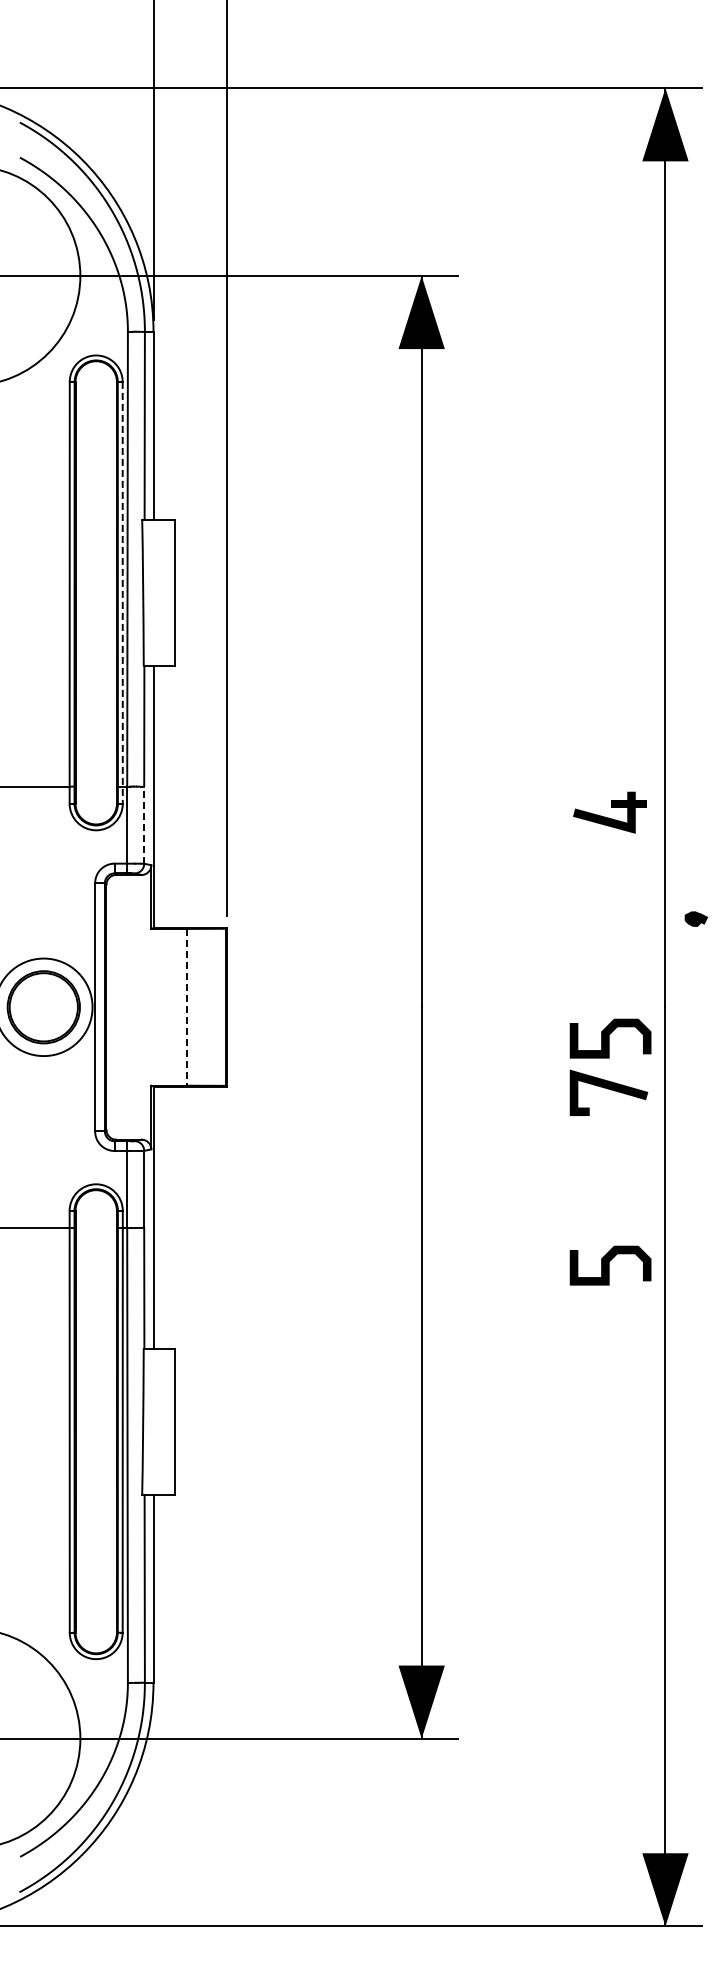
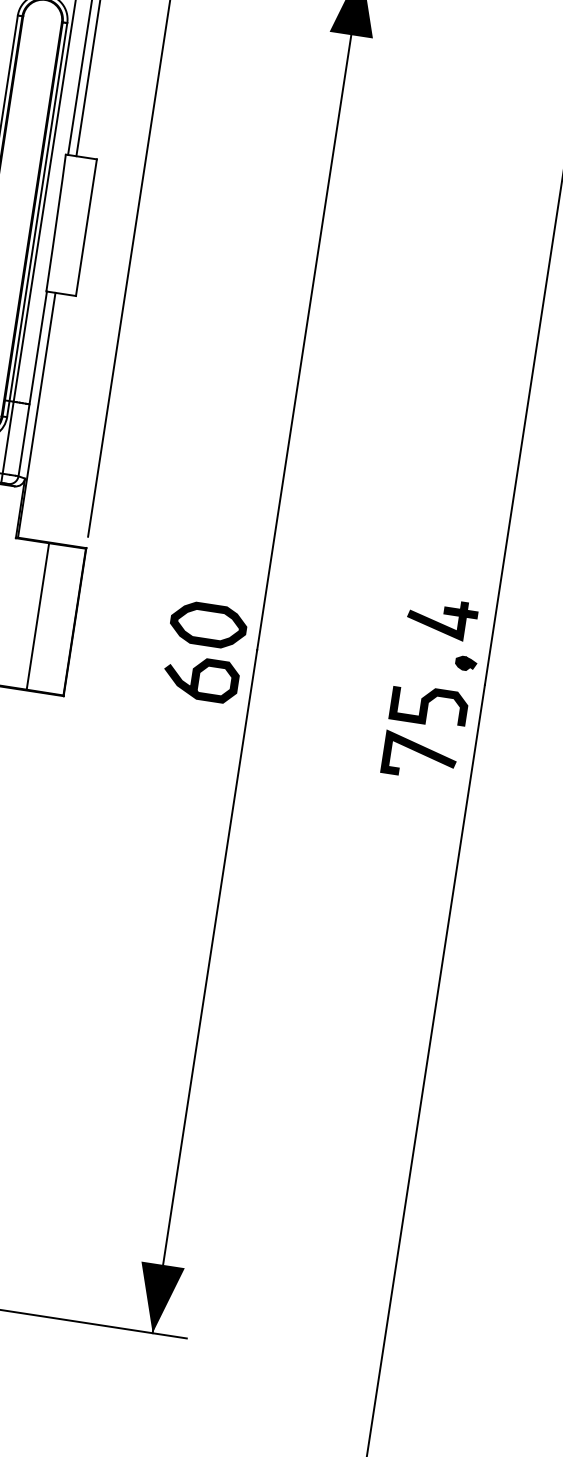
line: (122, 592) -> (37, 219), dashed -> solid
part: (609, 812) -> (441, 618), moved
line: (144, 825) -> (24, 440), dashed -> solid
part: (696, 918) -> (466, 663), moved
part: (366, 988) -> (208, 624), added
line: (186, 1007) -> (37, 616), dashed -> solid
curve: (365, 1046) -> (199, 678), added
curve: (609, 1265) -> (395, 918), removed

